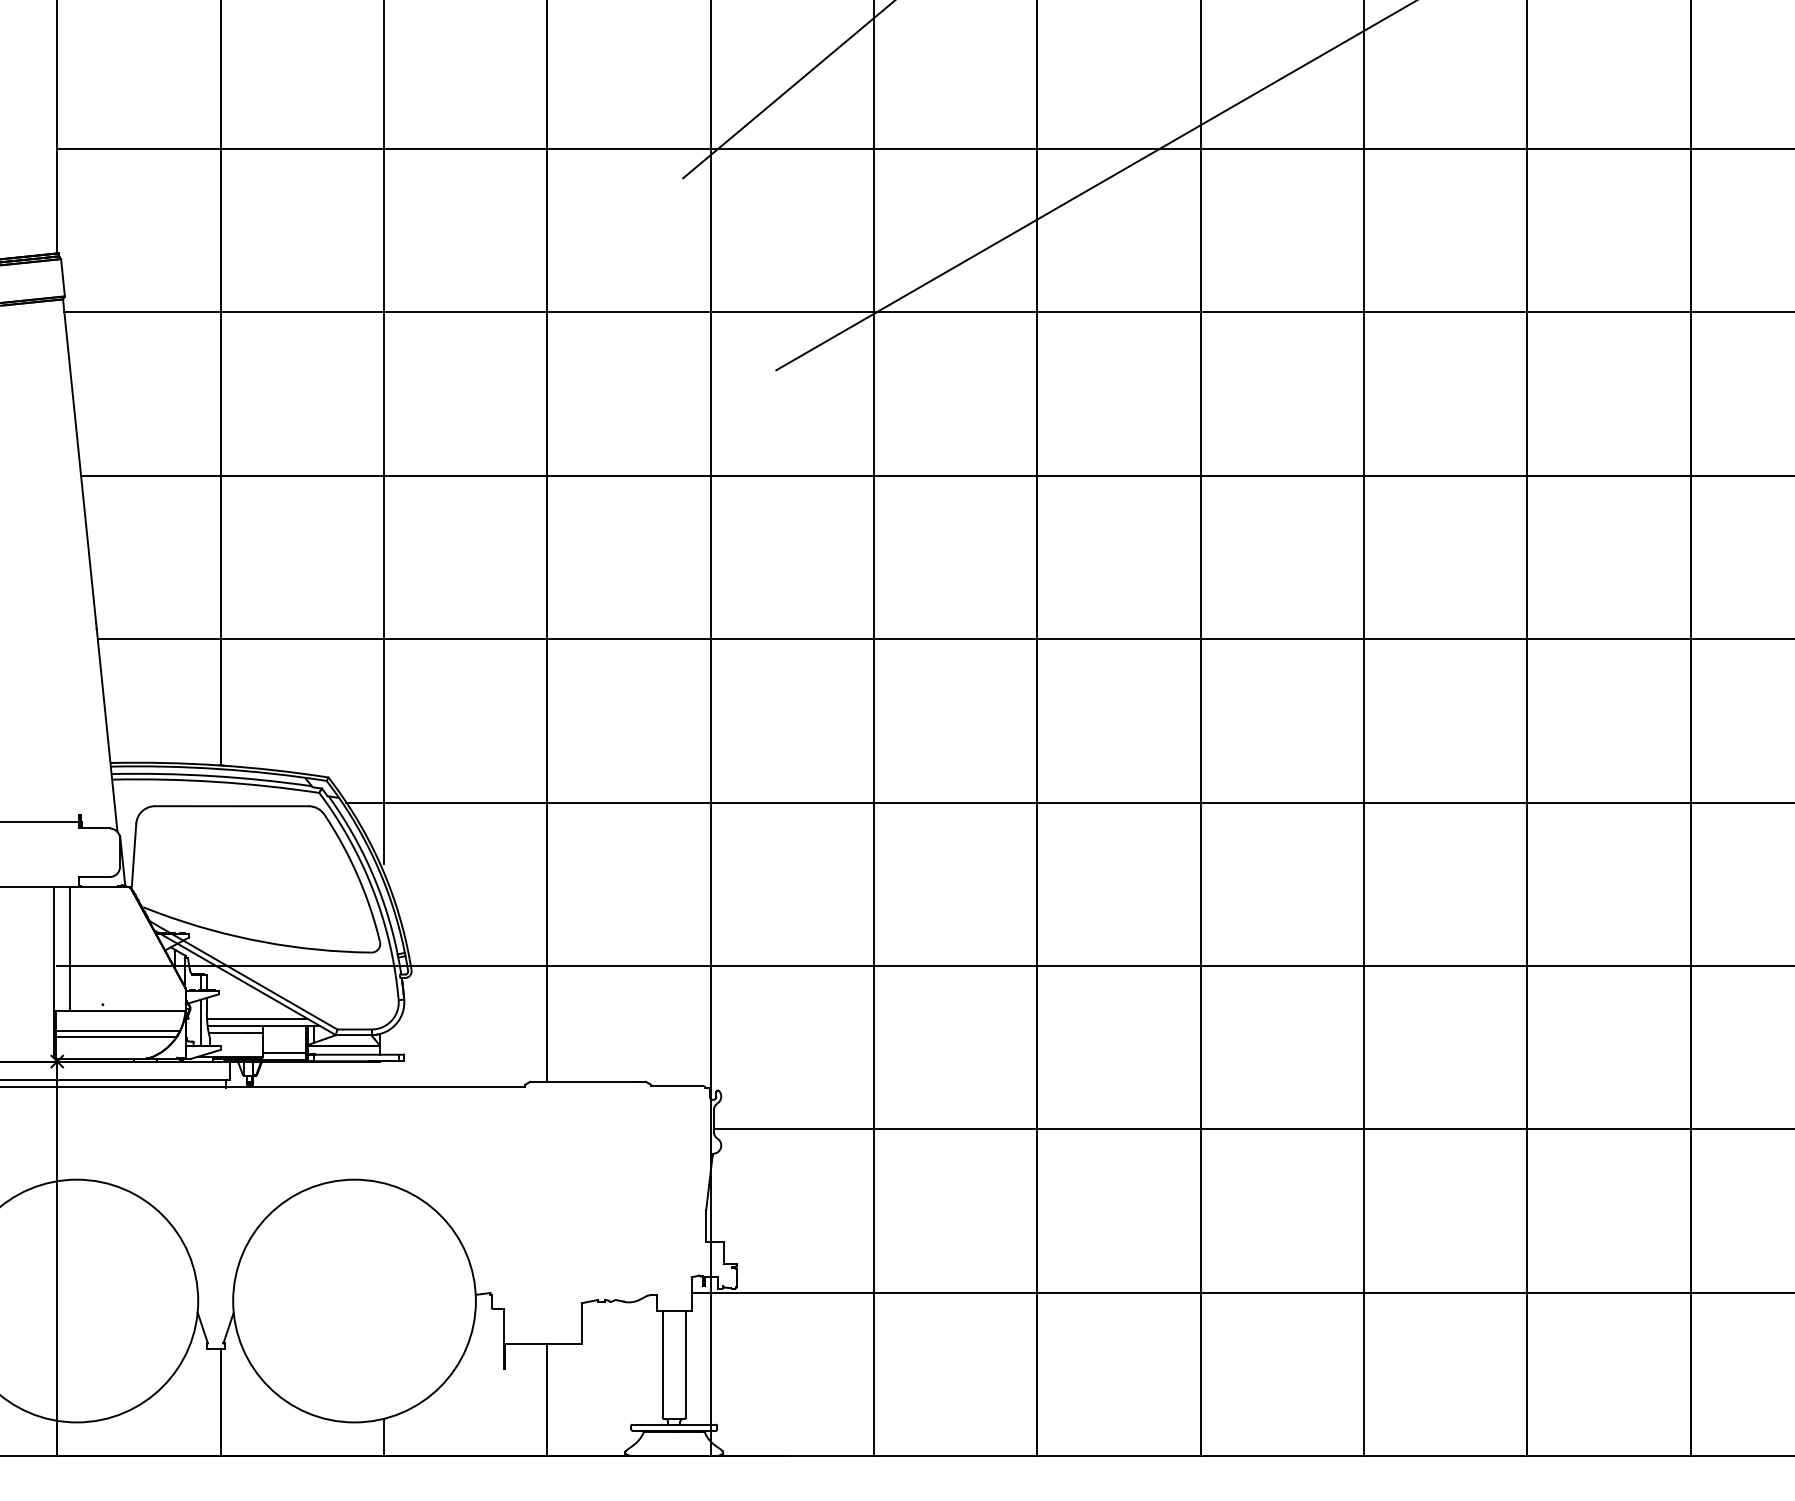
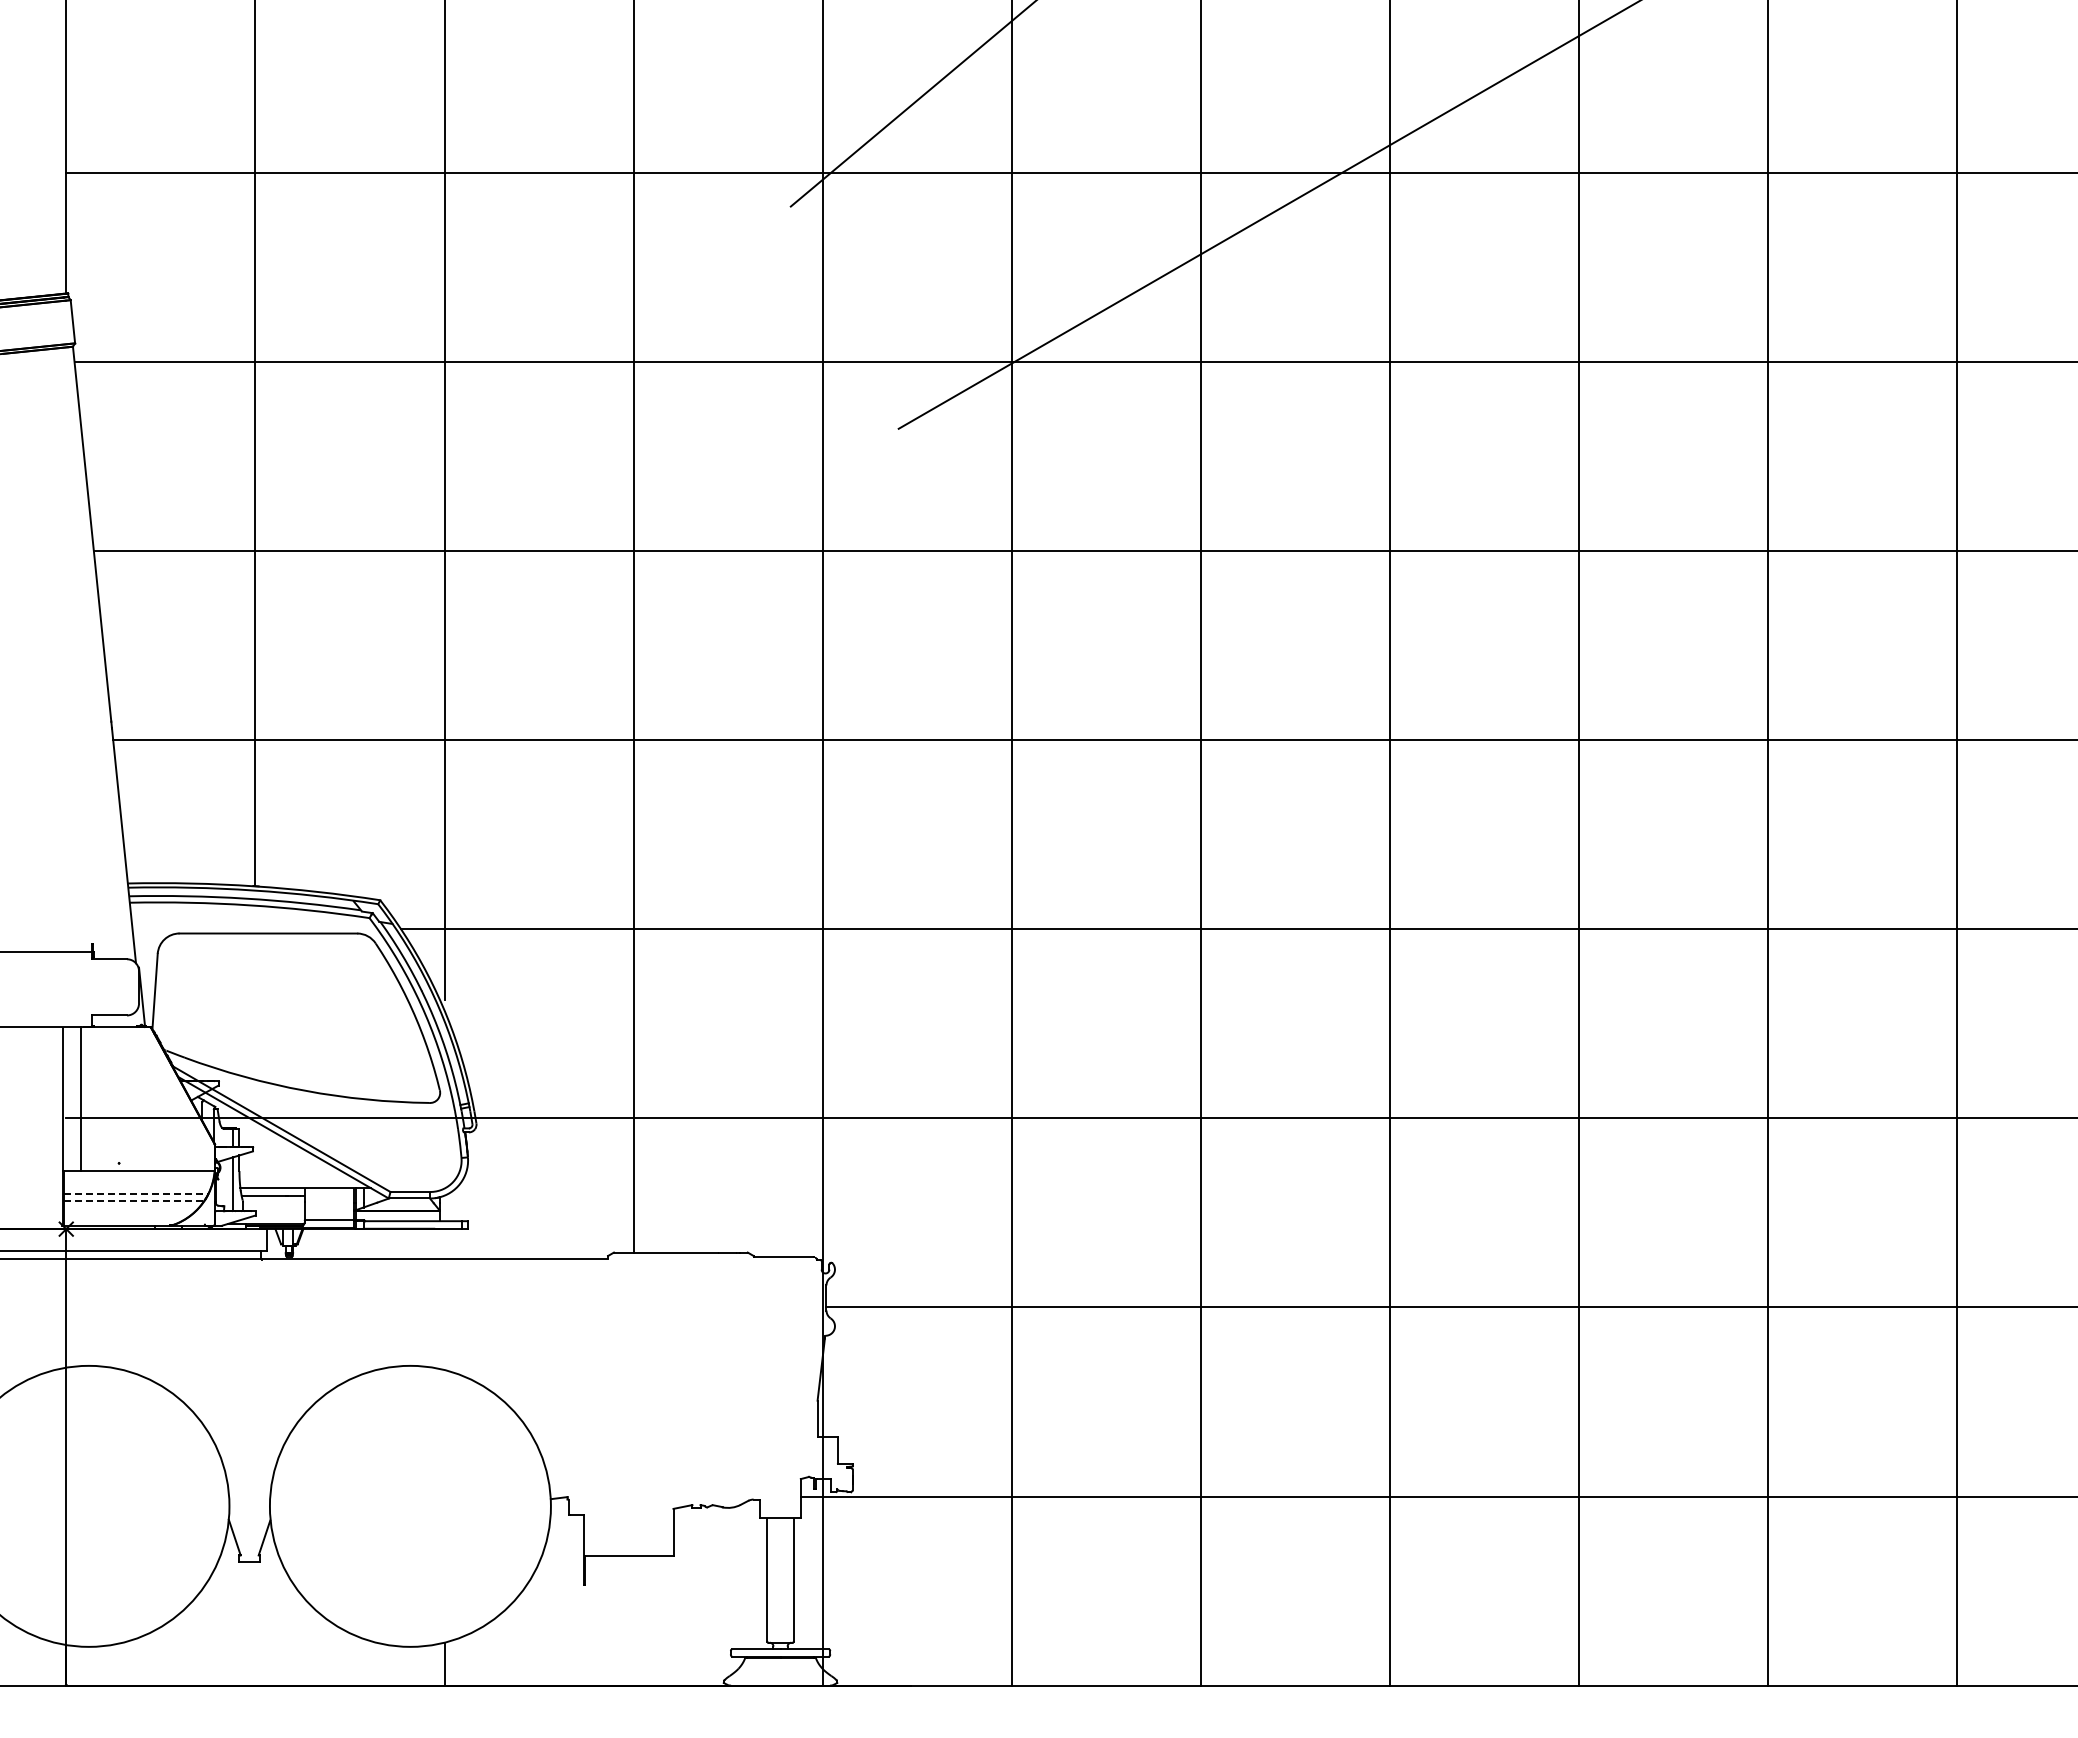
line: (257, 1019) -> (298, 1180), removed
line: (117, 1030) -> (136, 1193), solid -> dashed
line: (117, 1036) -> (135, 1200), solid -> dashed
line: (547, 1399) -> (633, 1620), removed
line: (220, 1402) -> (255, 1623), removed

